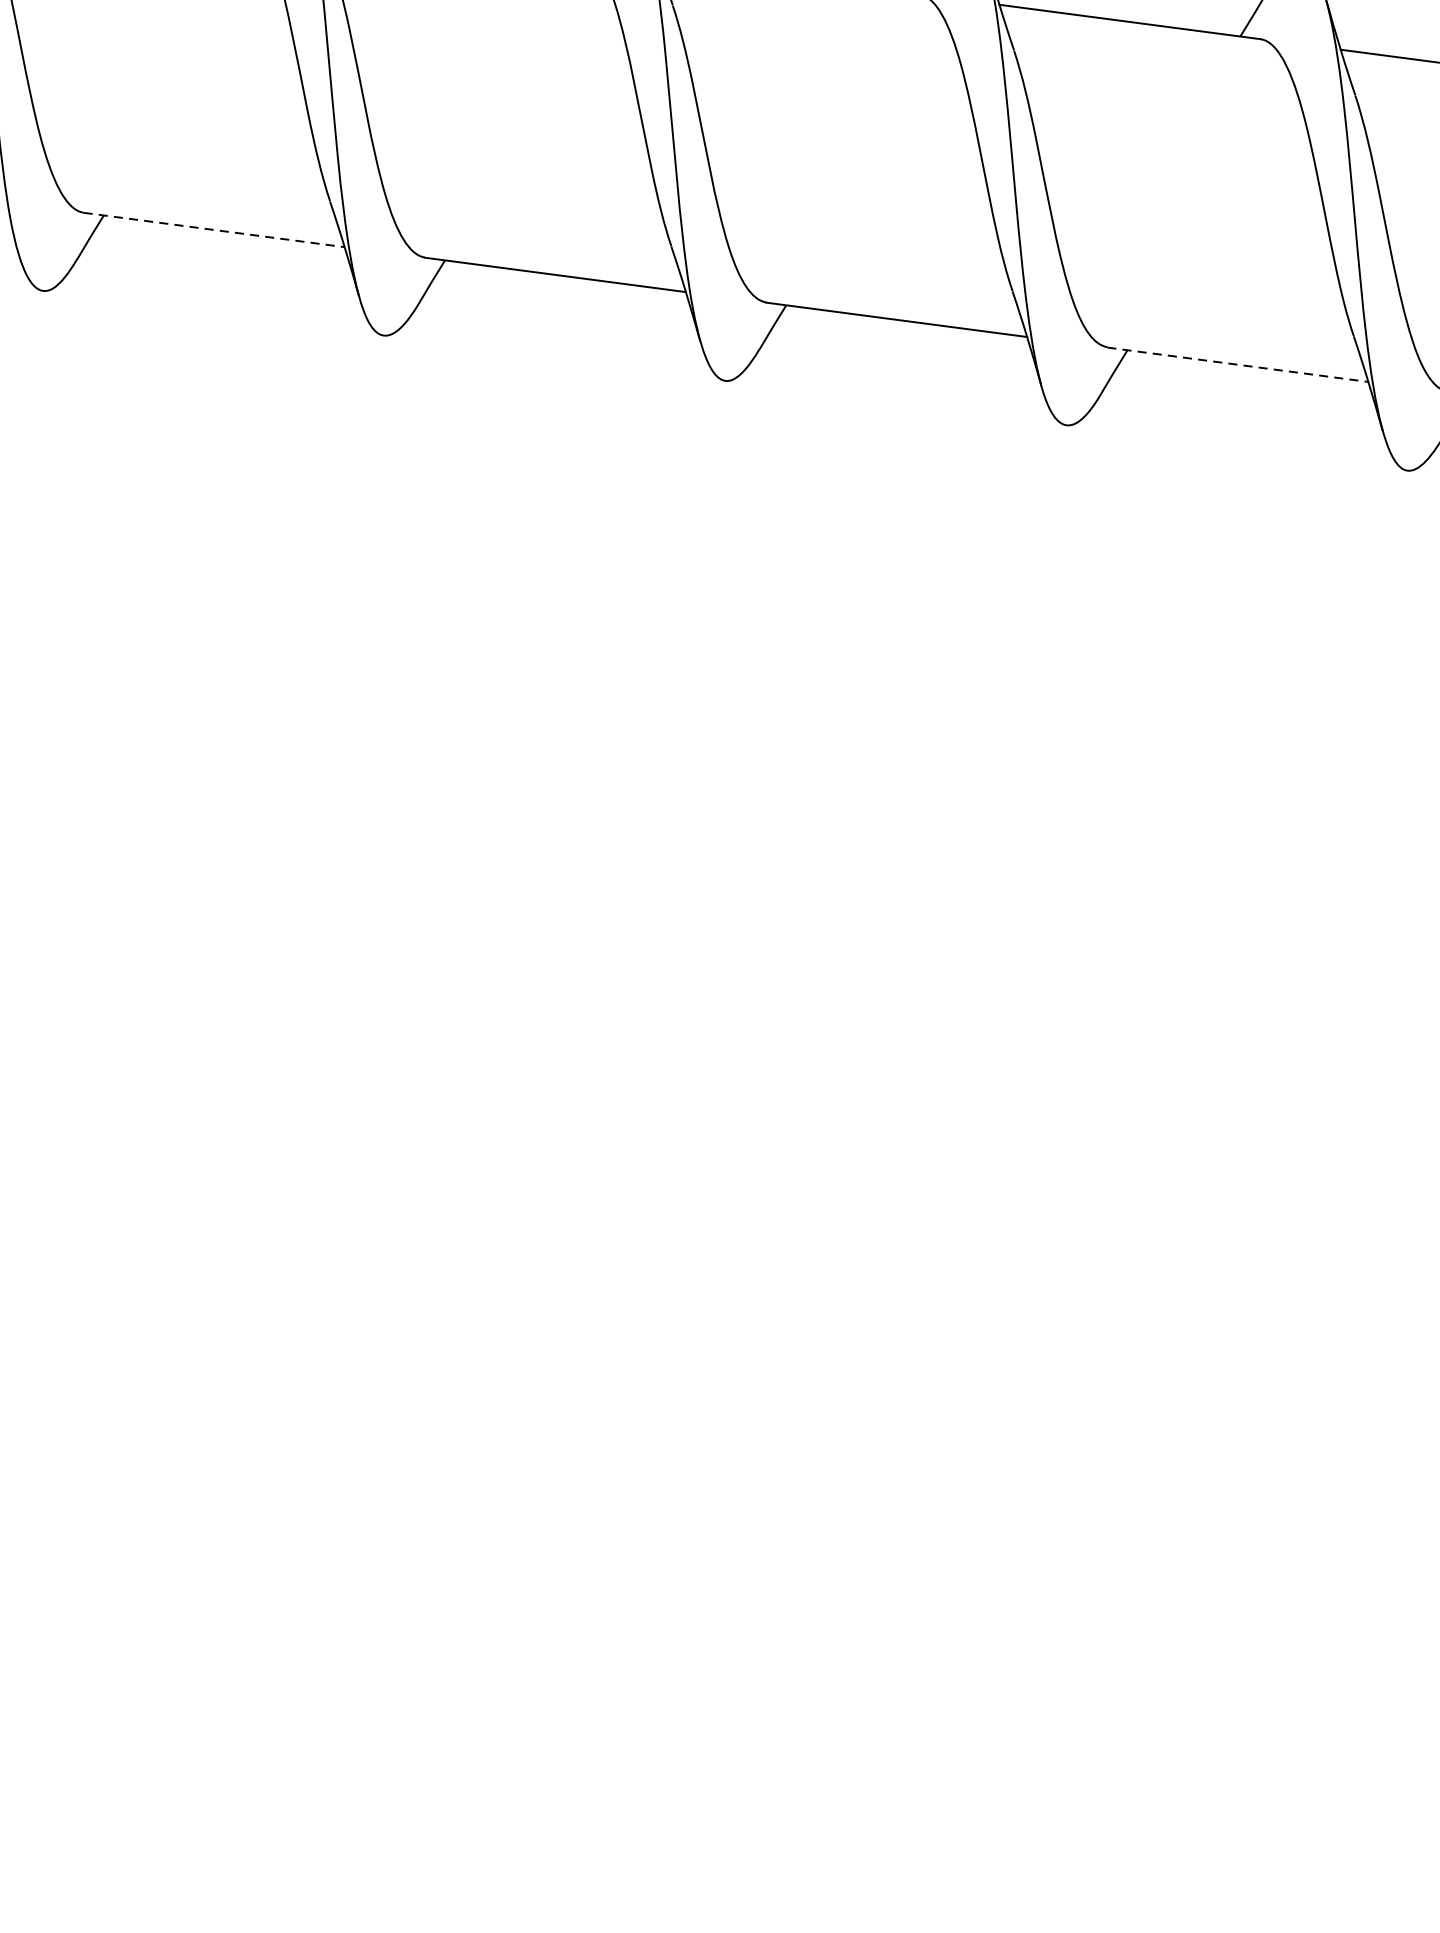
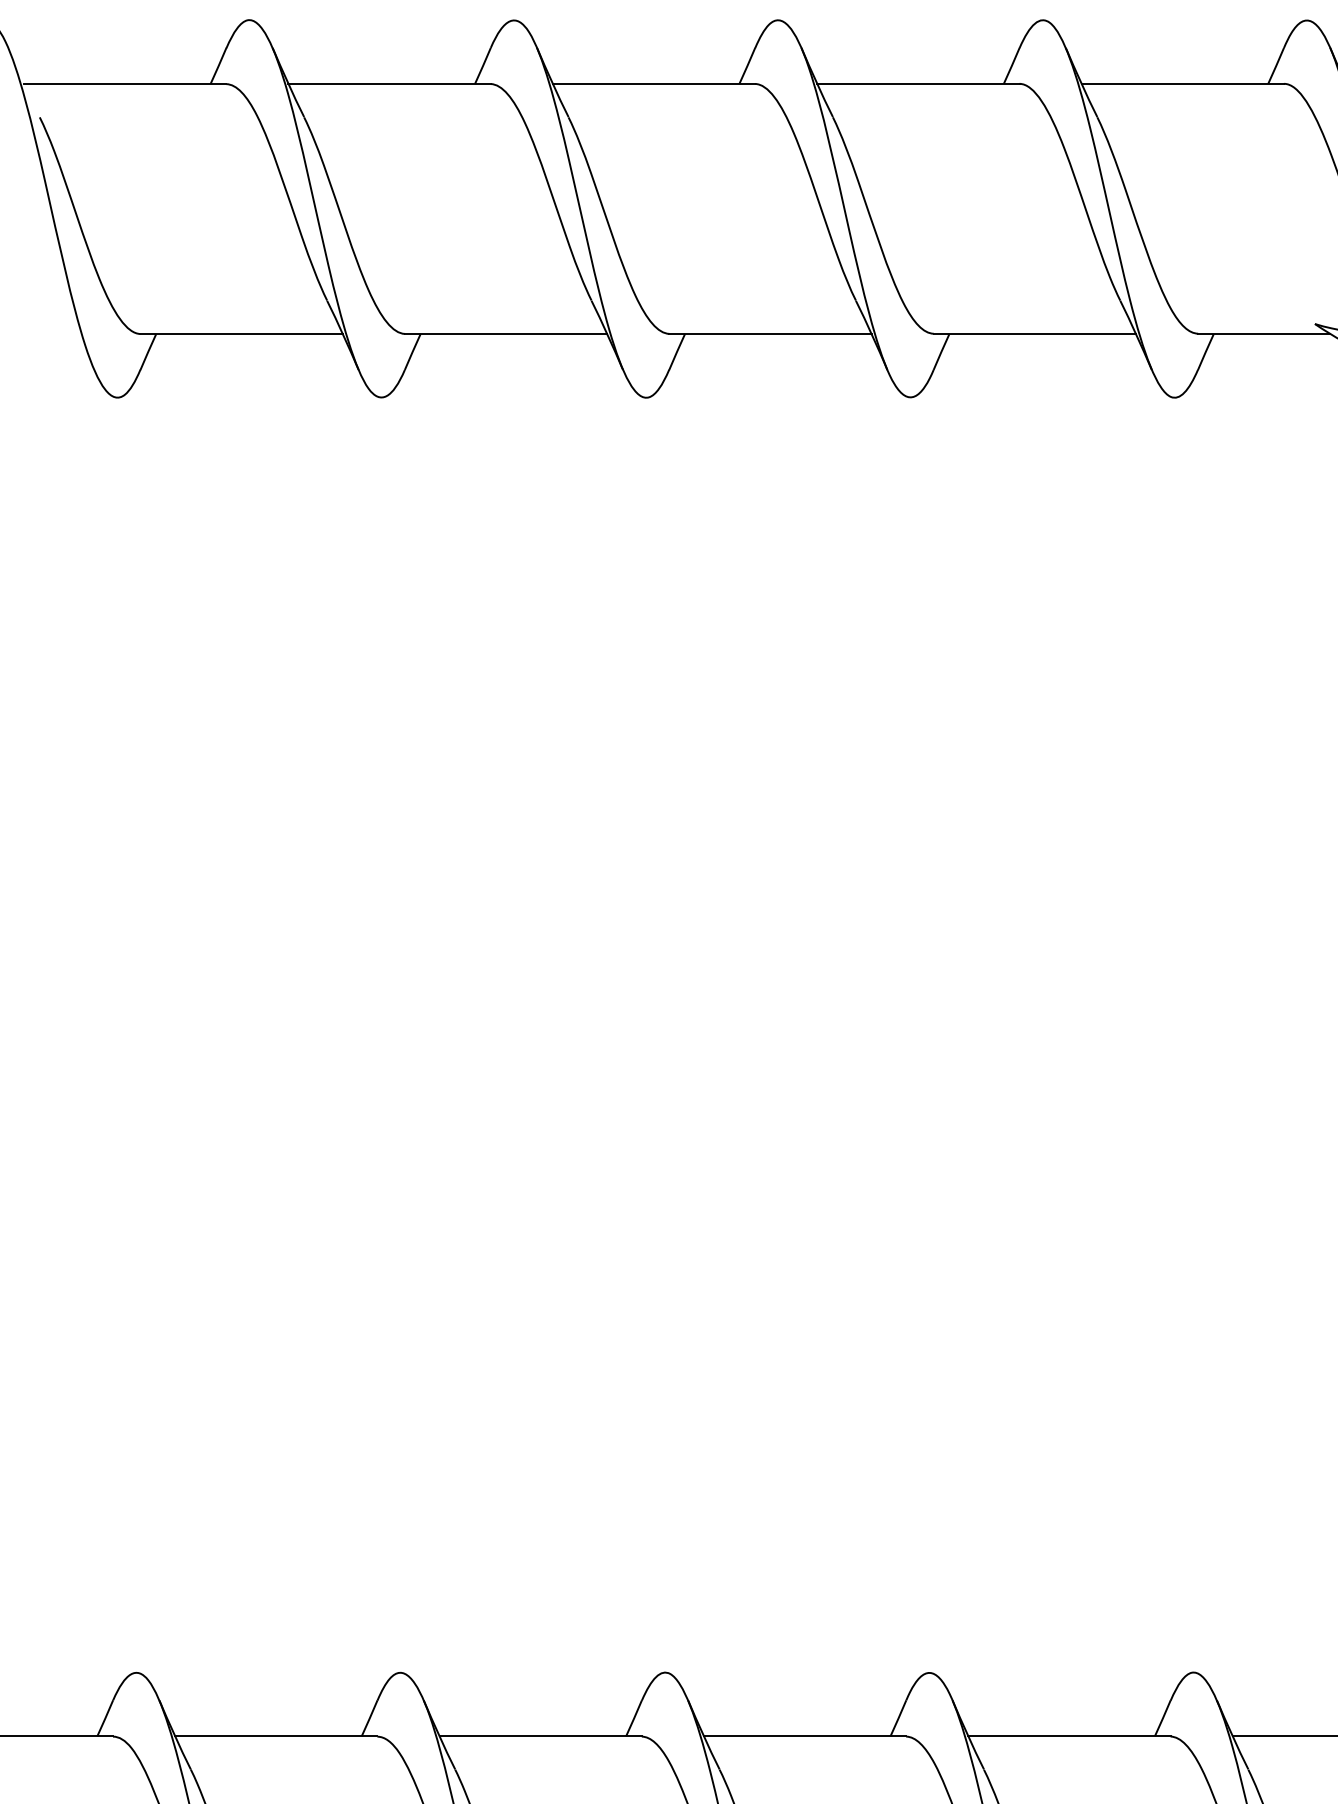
line: (215, 230) -> (242, 334), dashed -> solid
line: (1238, 365) -> (1035, 334), dashed -> solid

